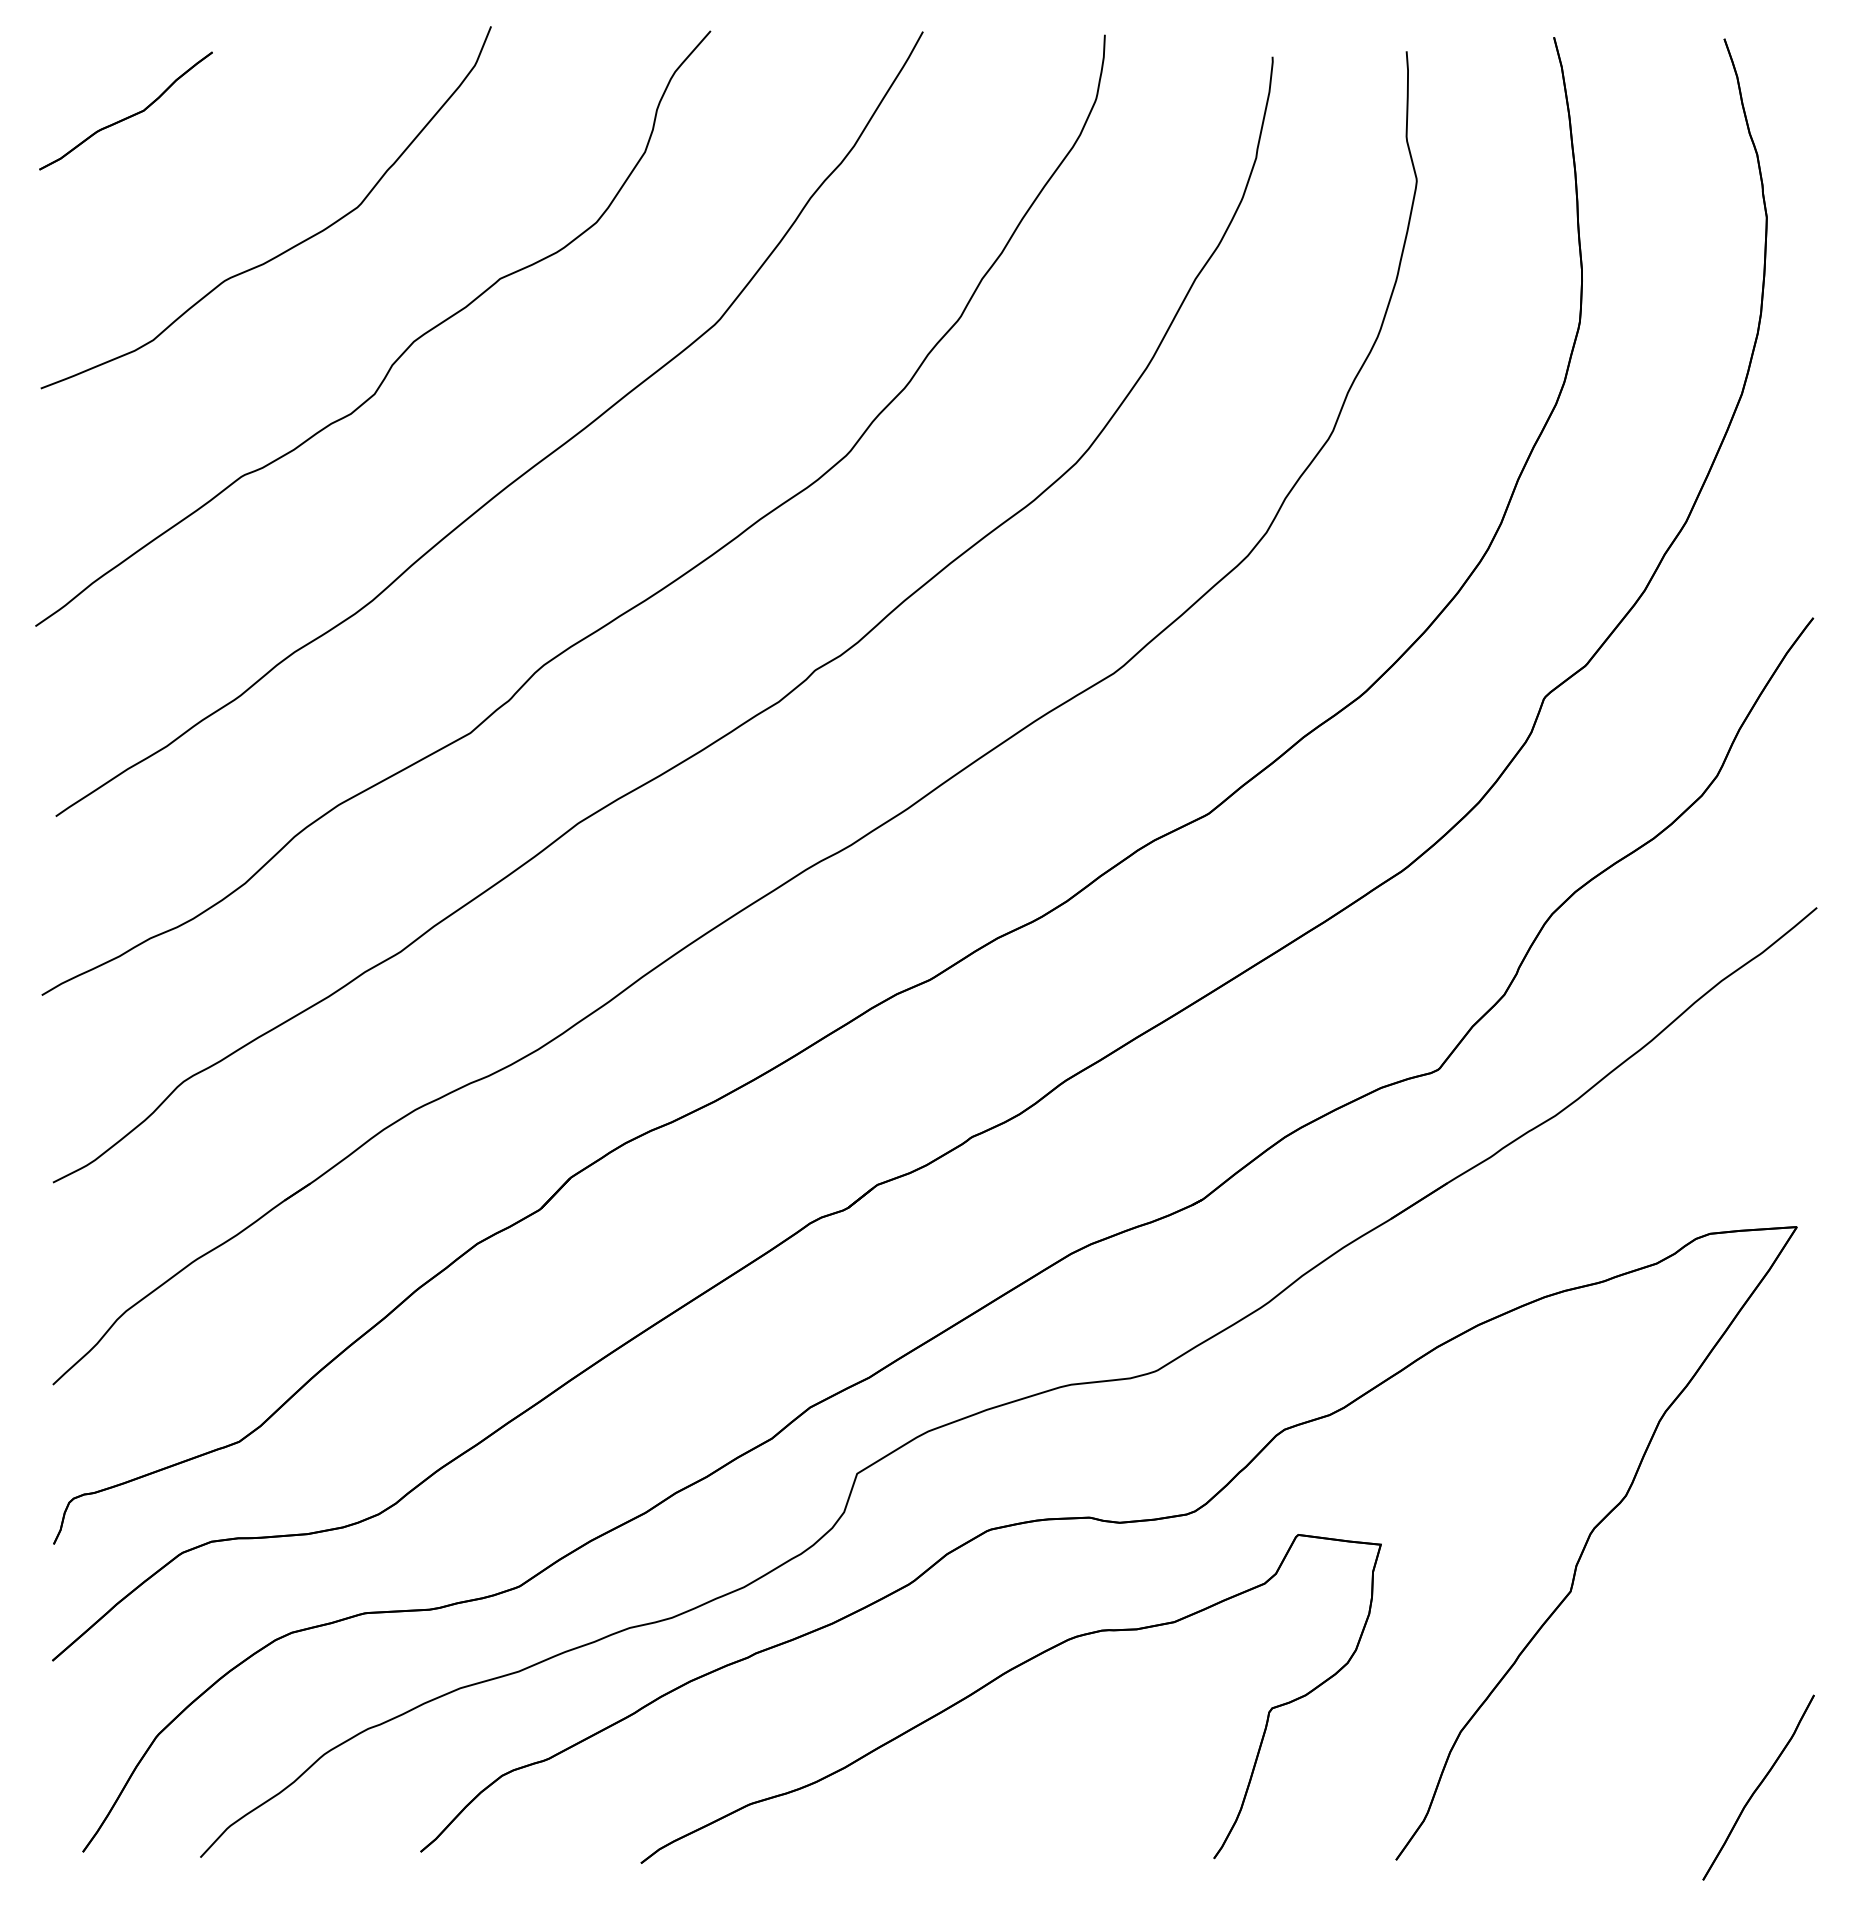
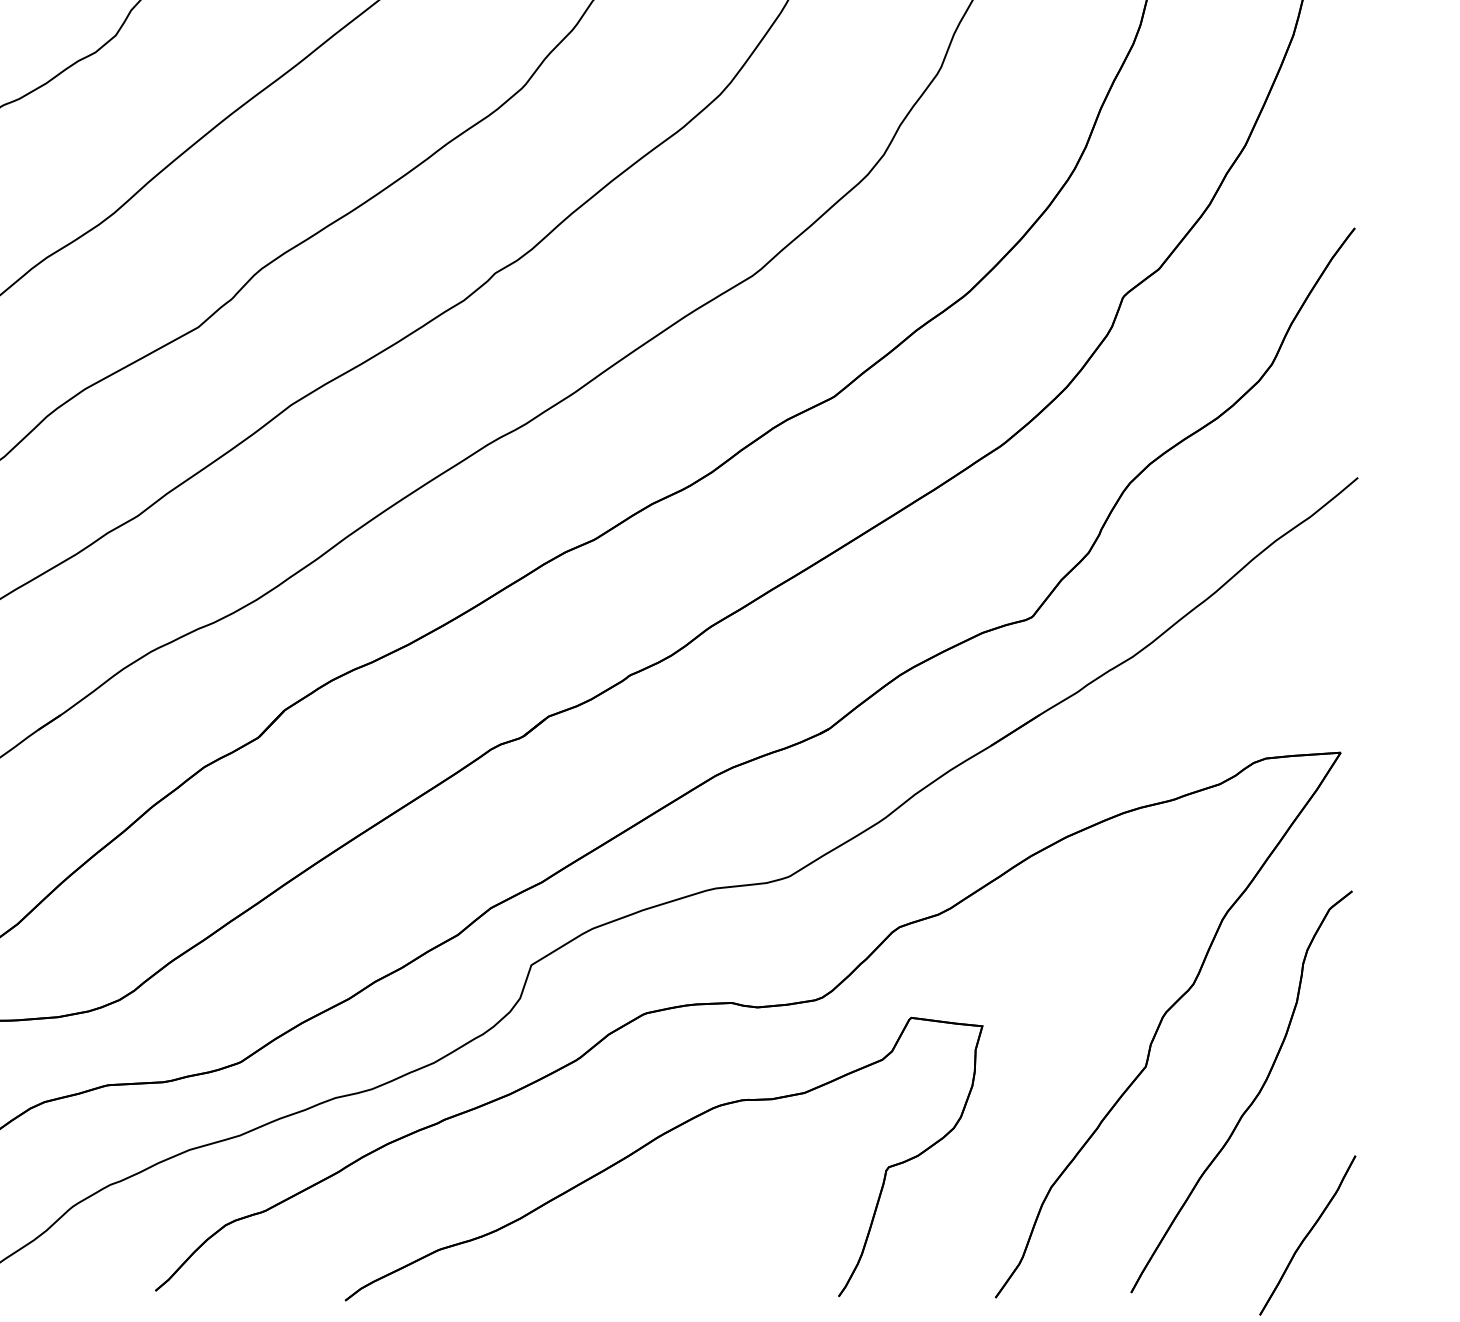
part: (1693, 1632) -> (1251, 1101), added

